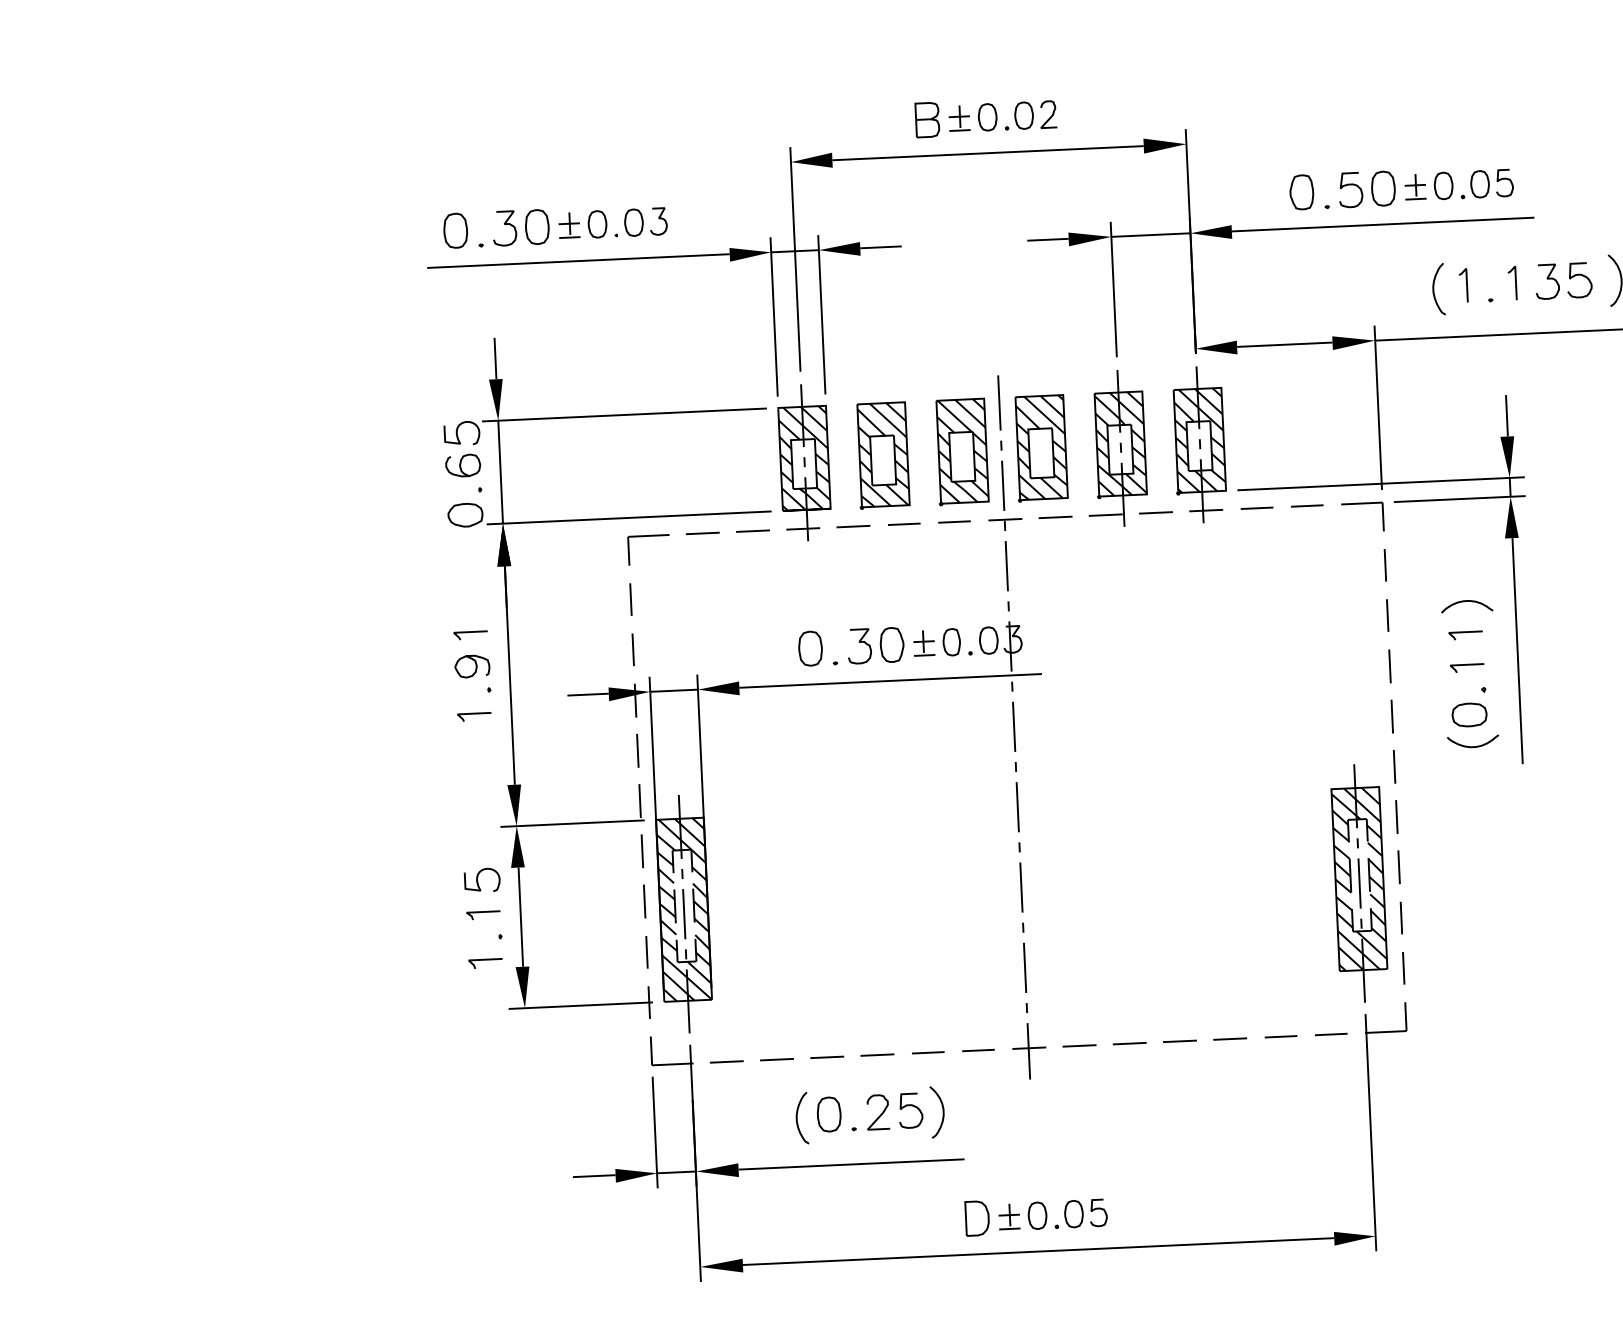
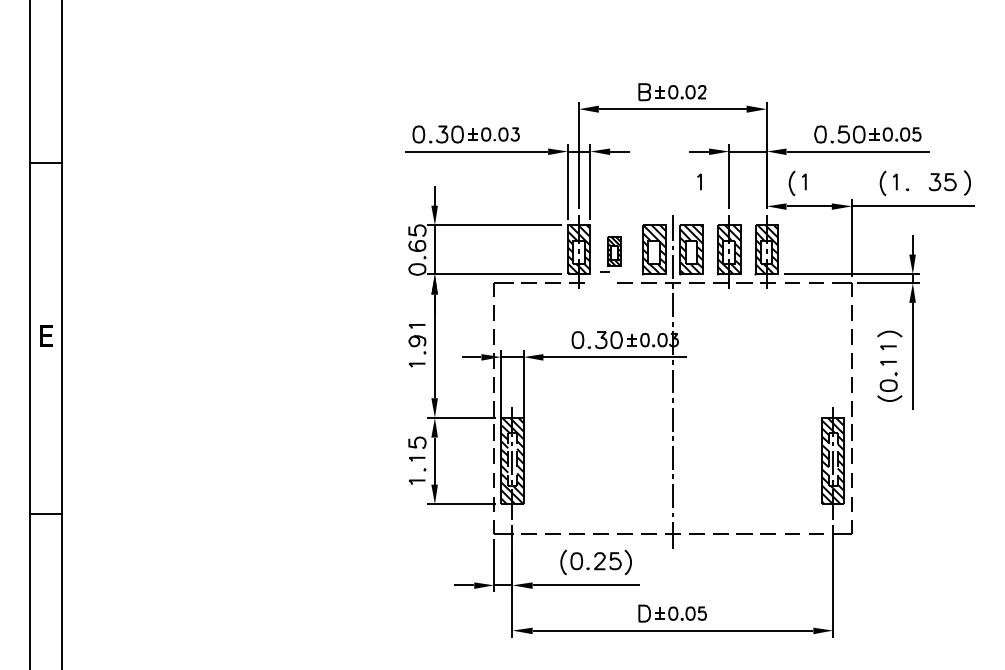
line: (1514, 281) -> (700, 181), moved
part: (1243, 298) -> (790, 183), added
part: (870, 463) -> (610, 253), size x0.6

